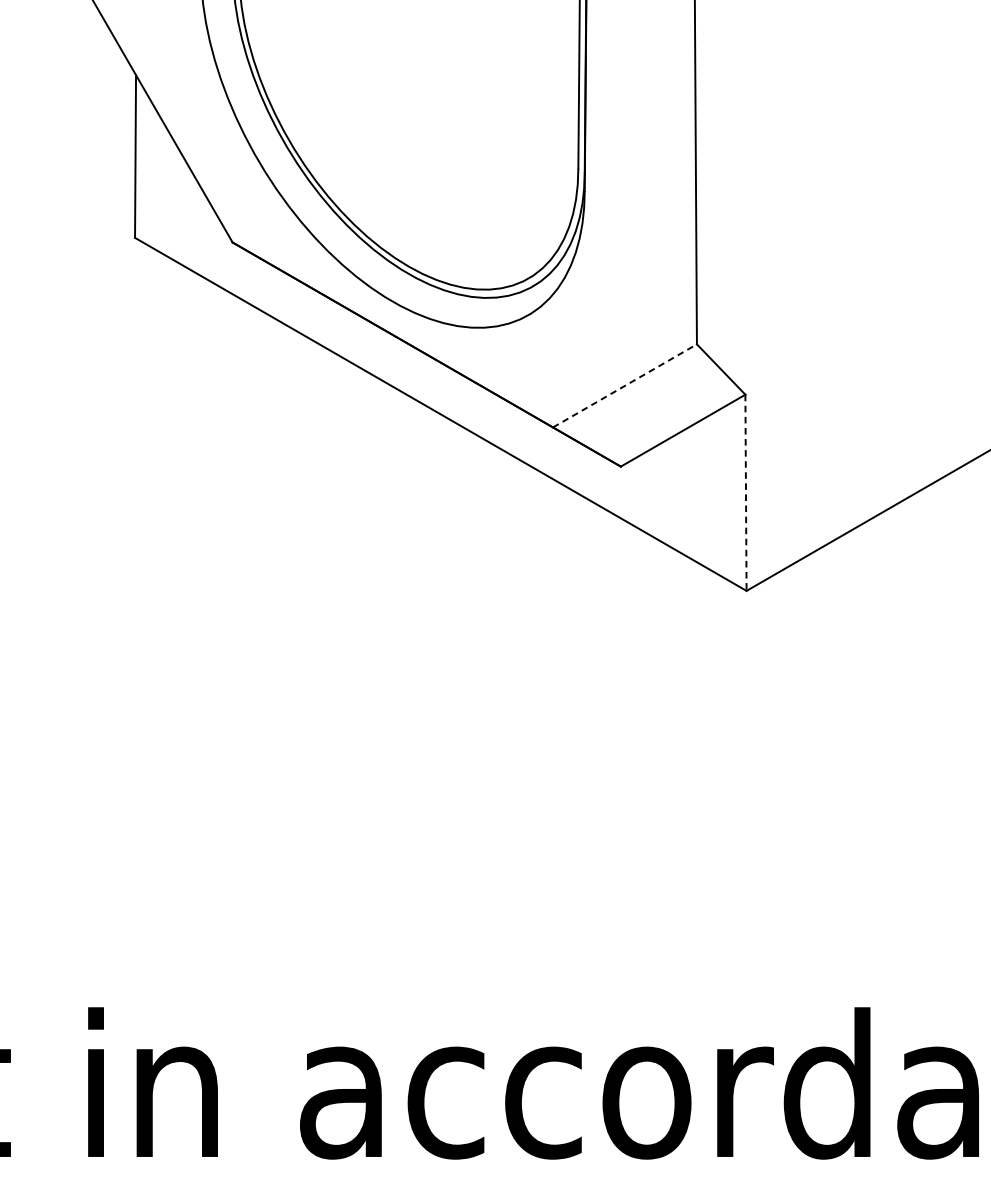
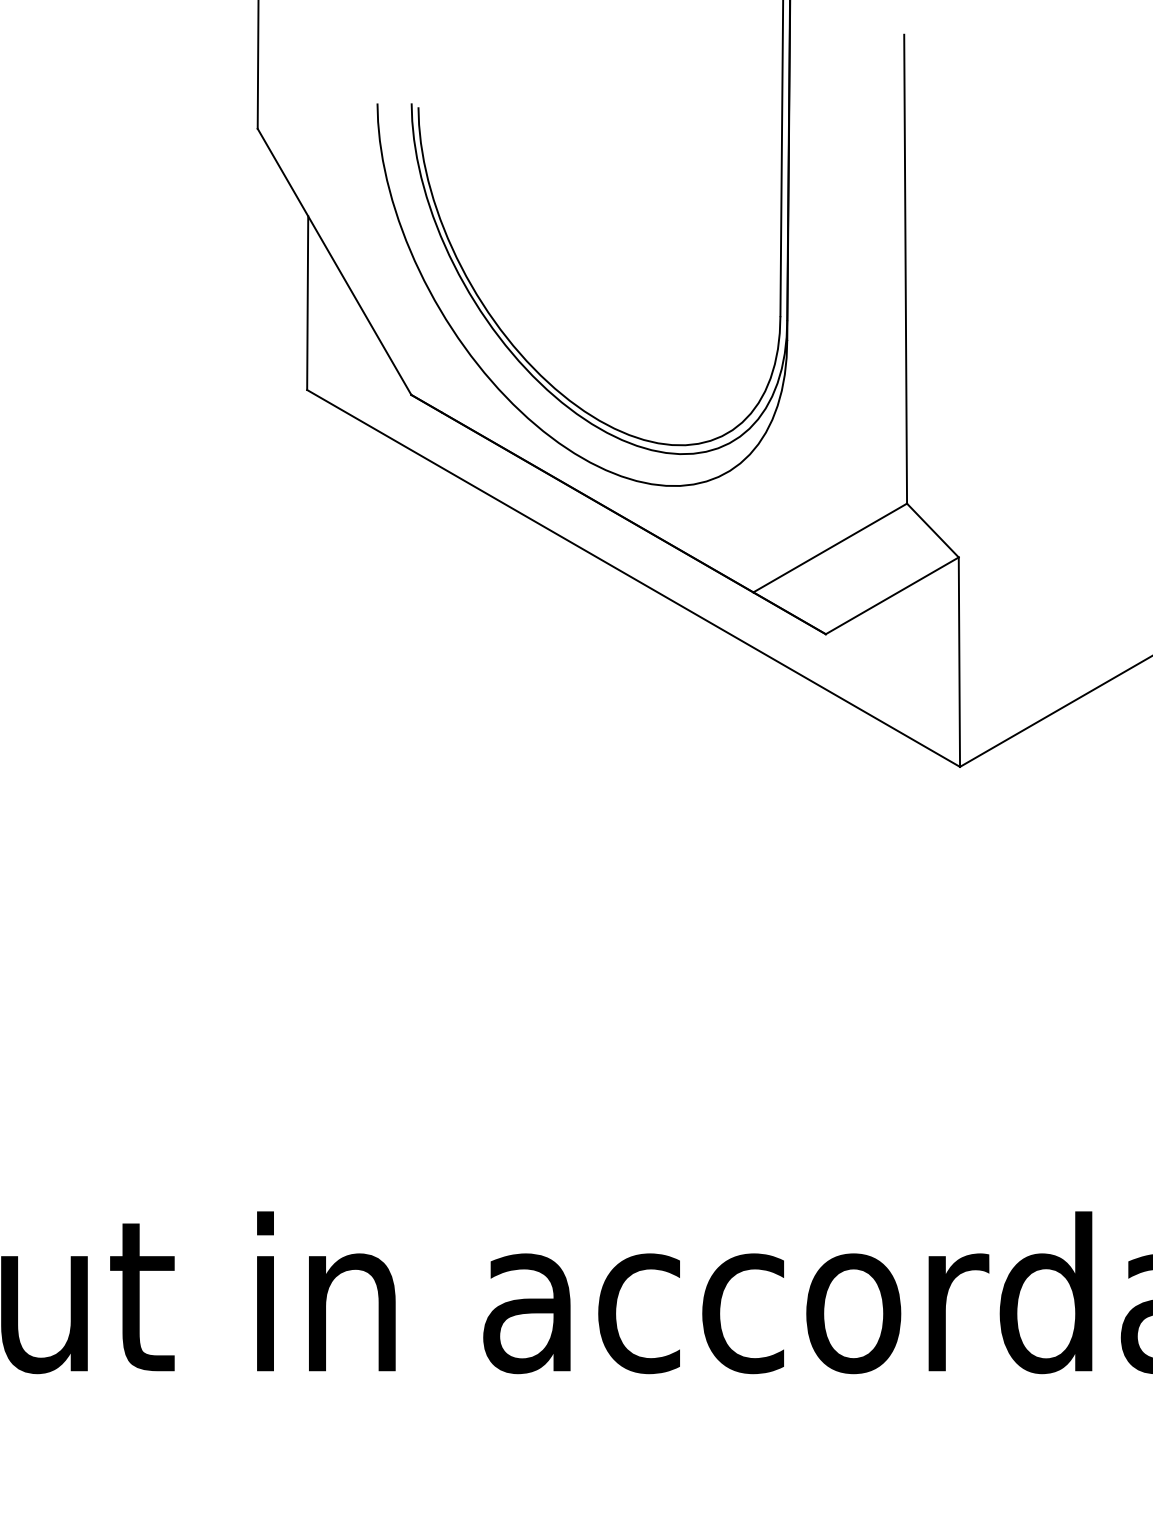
line: (625, 386) -> (830, 548), dashed -> solid
line: (746, 493) -> (959, 662), dashed -> solid

